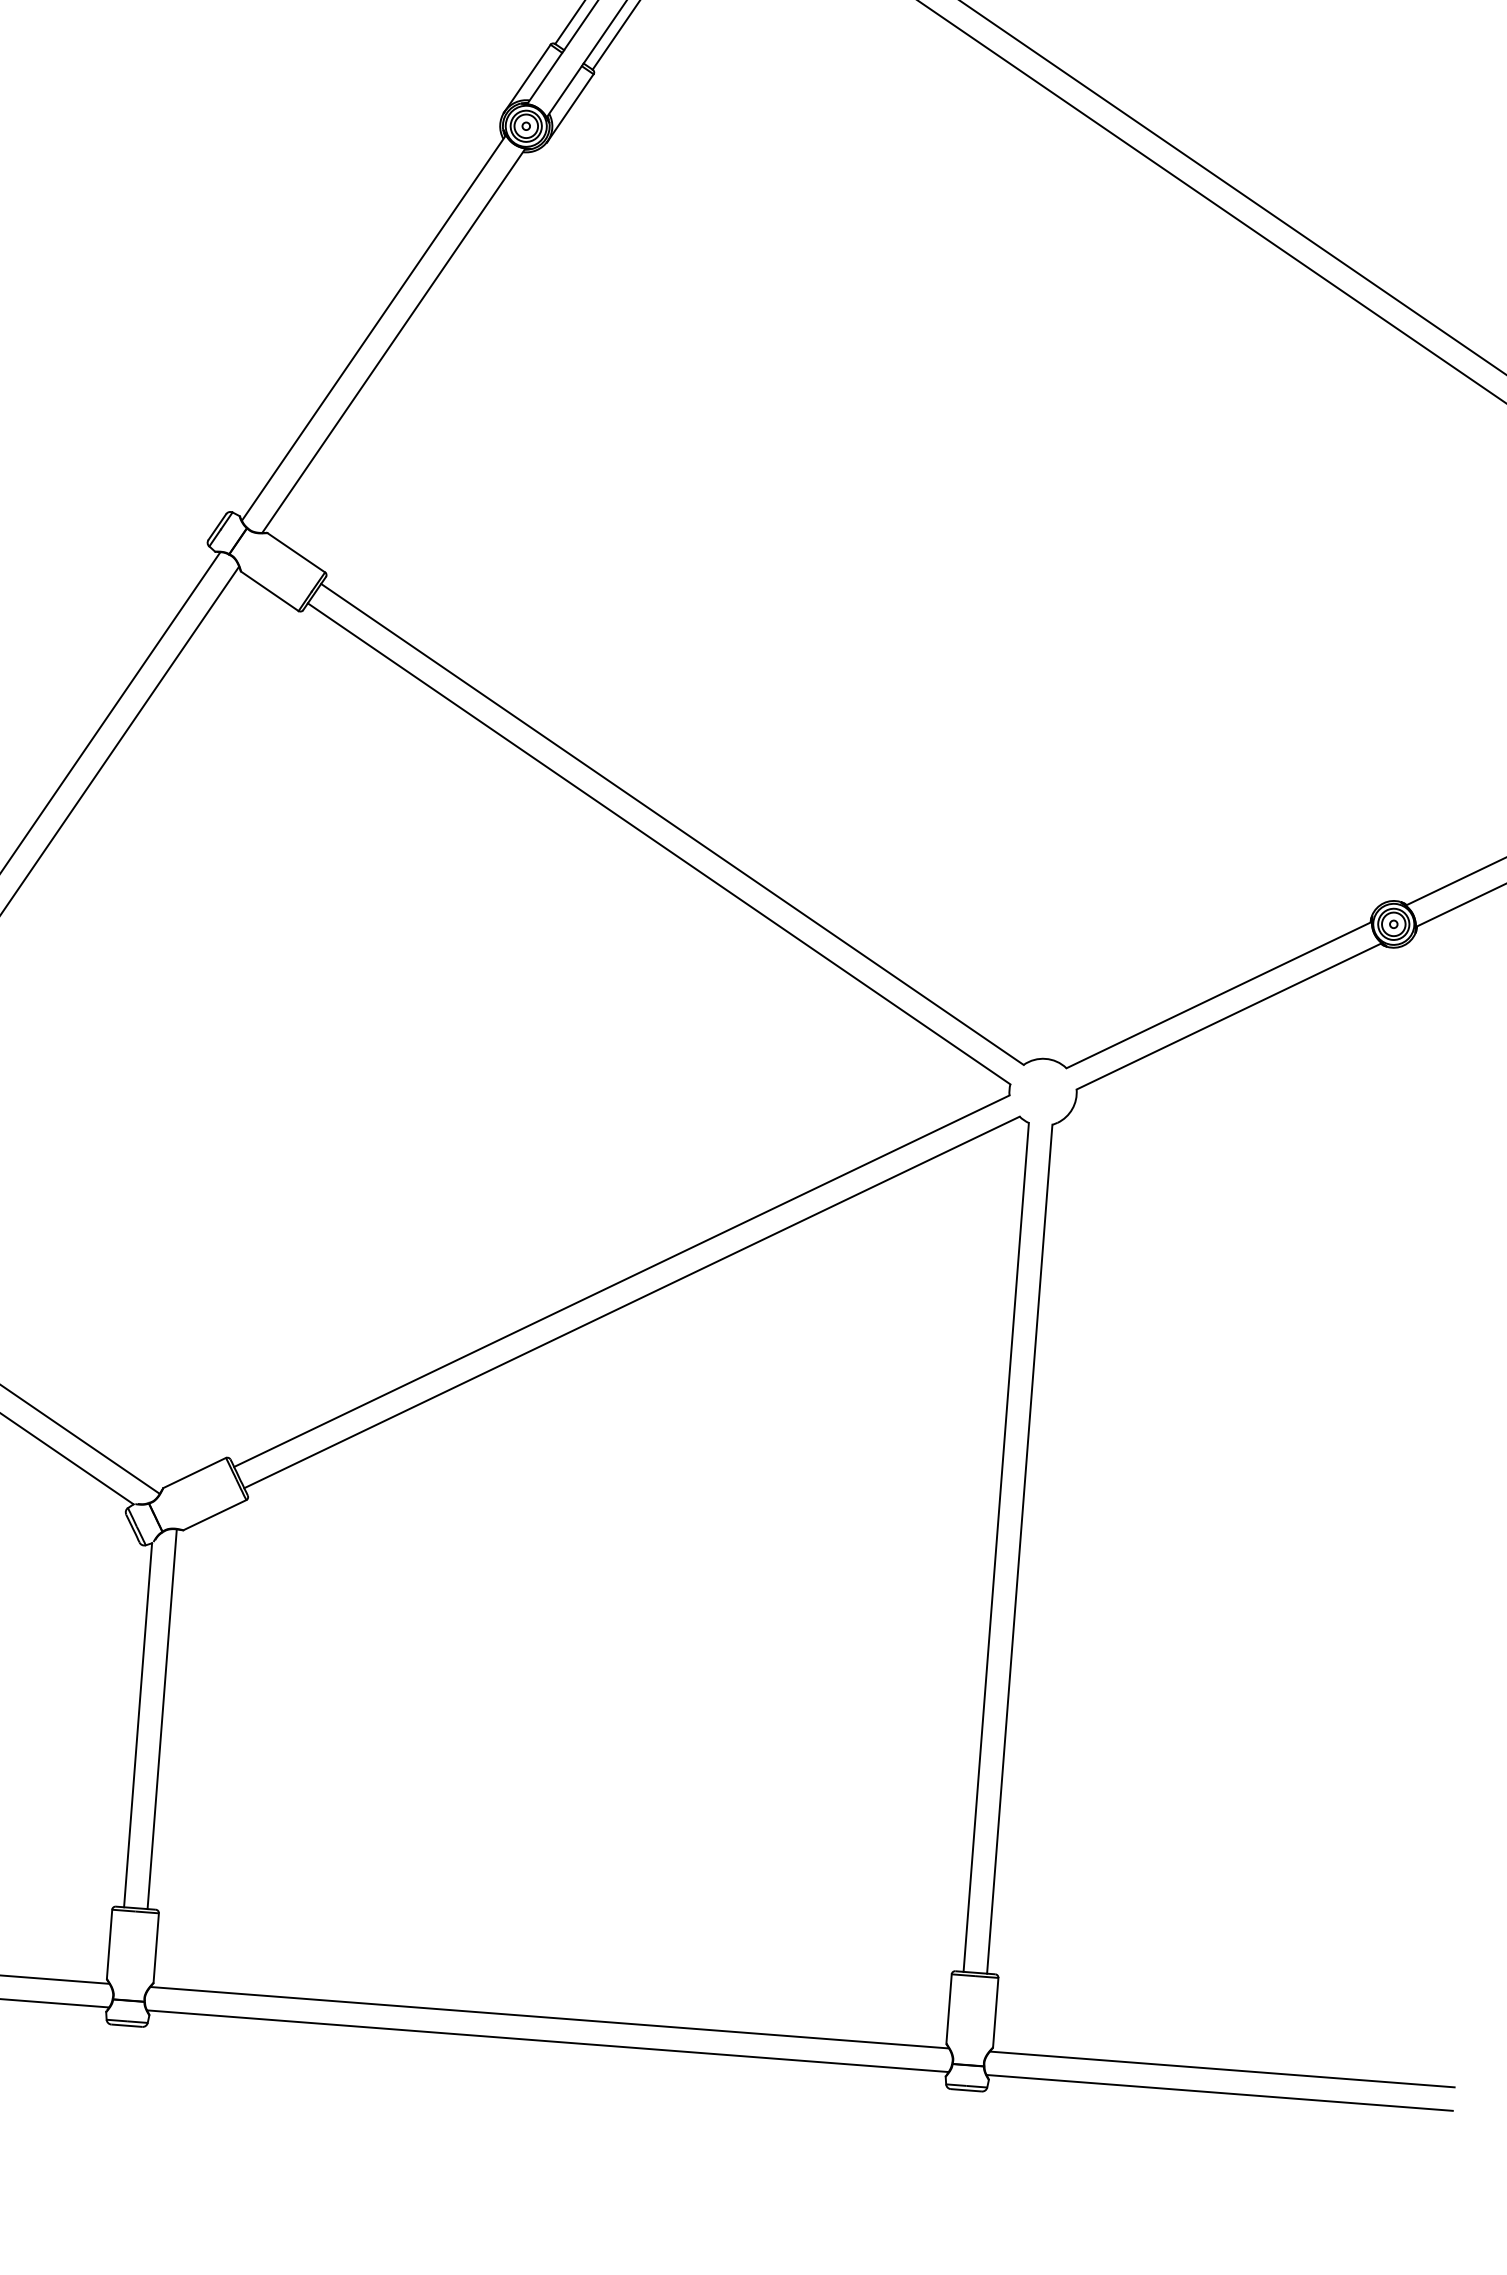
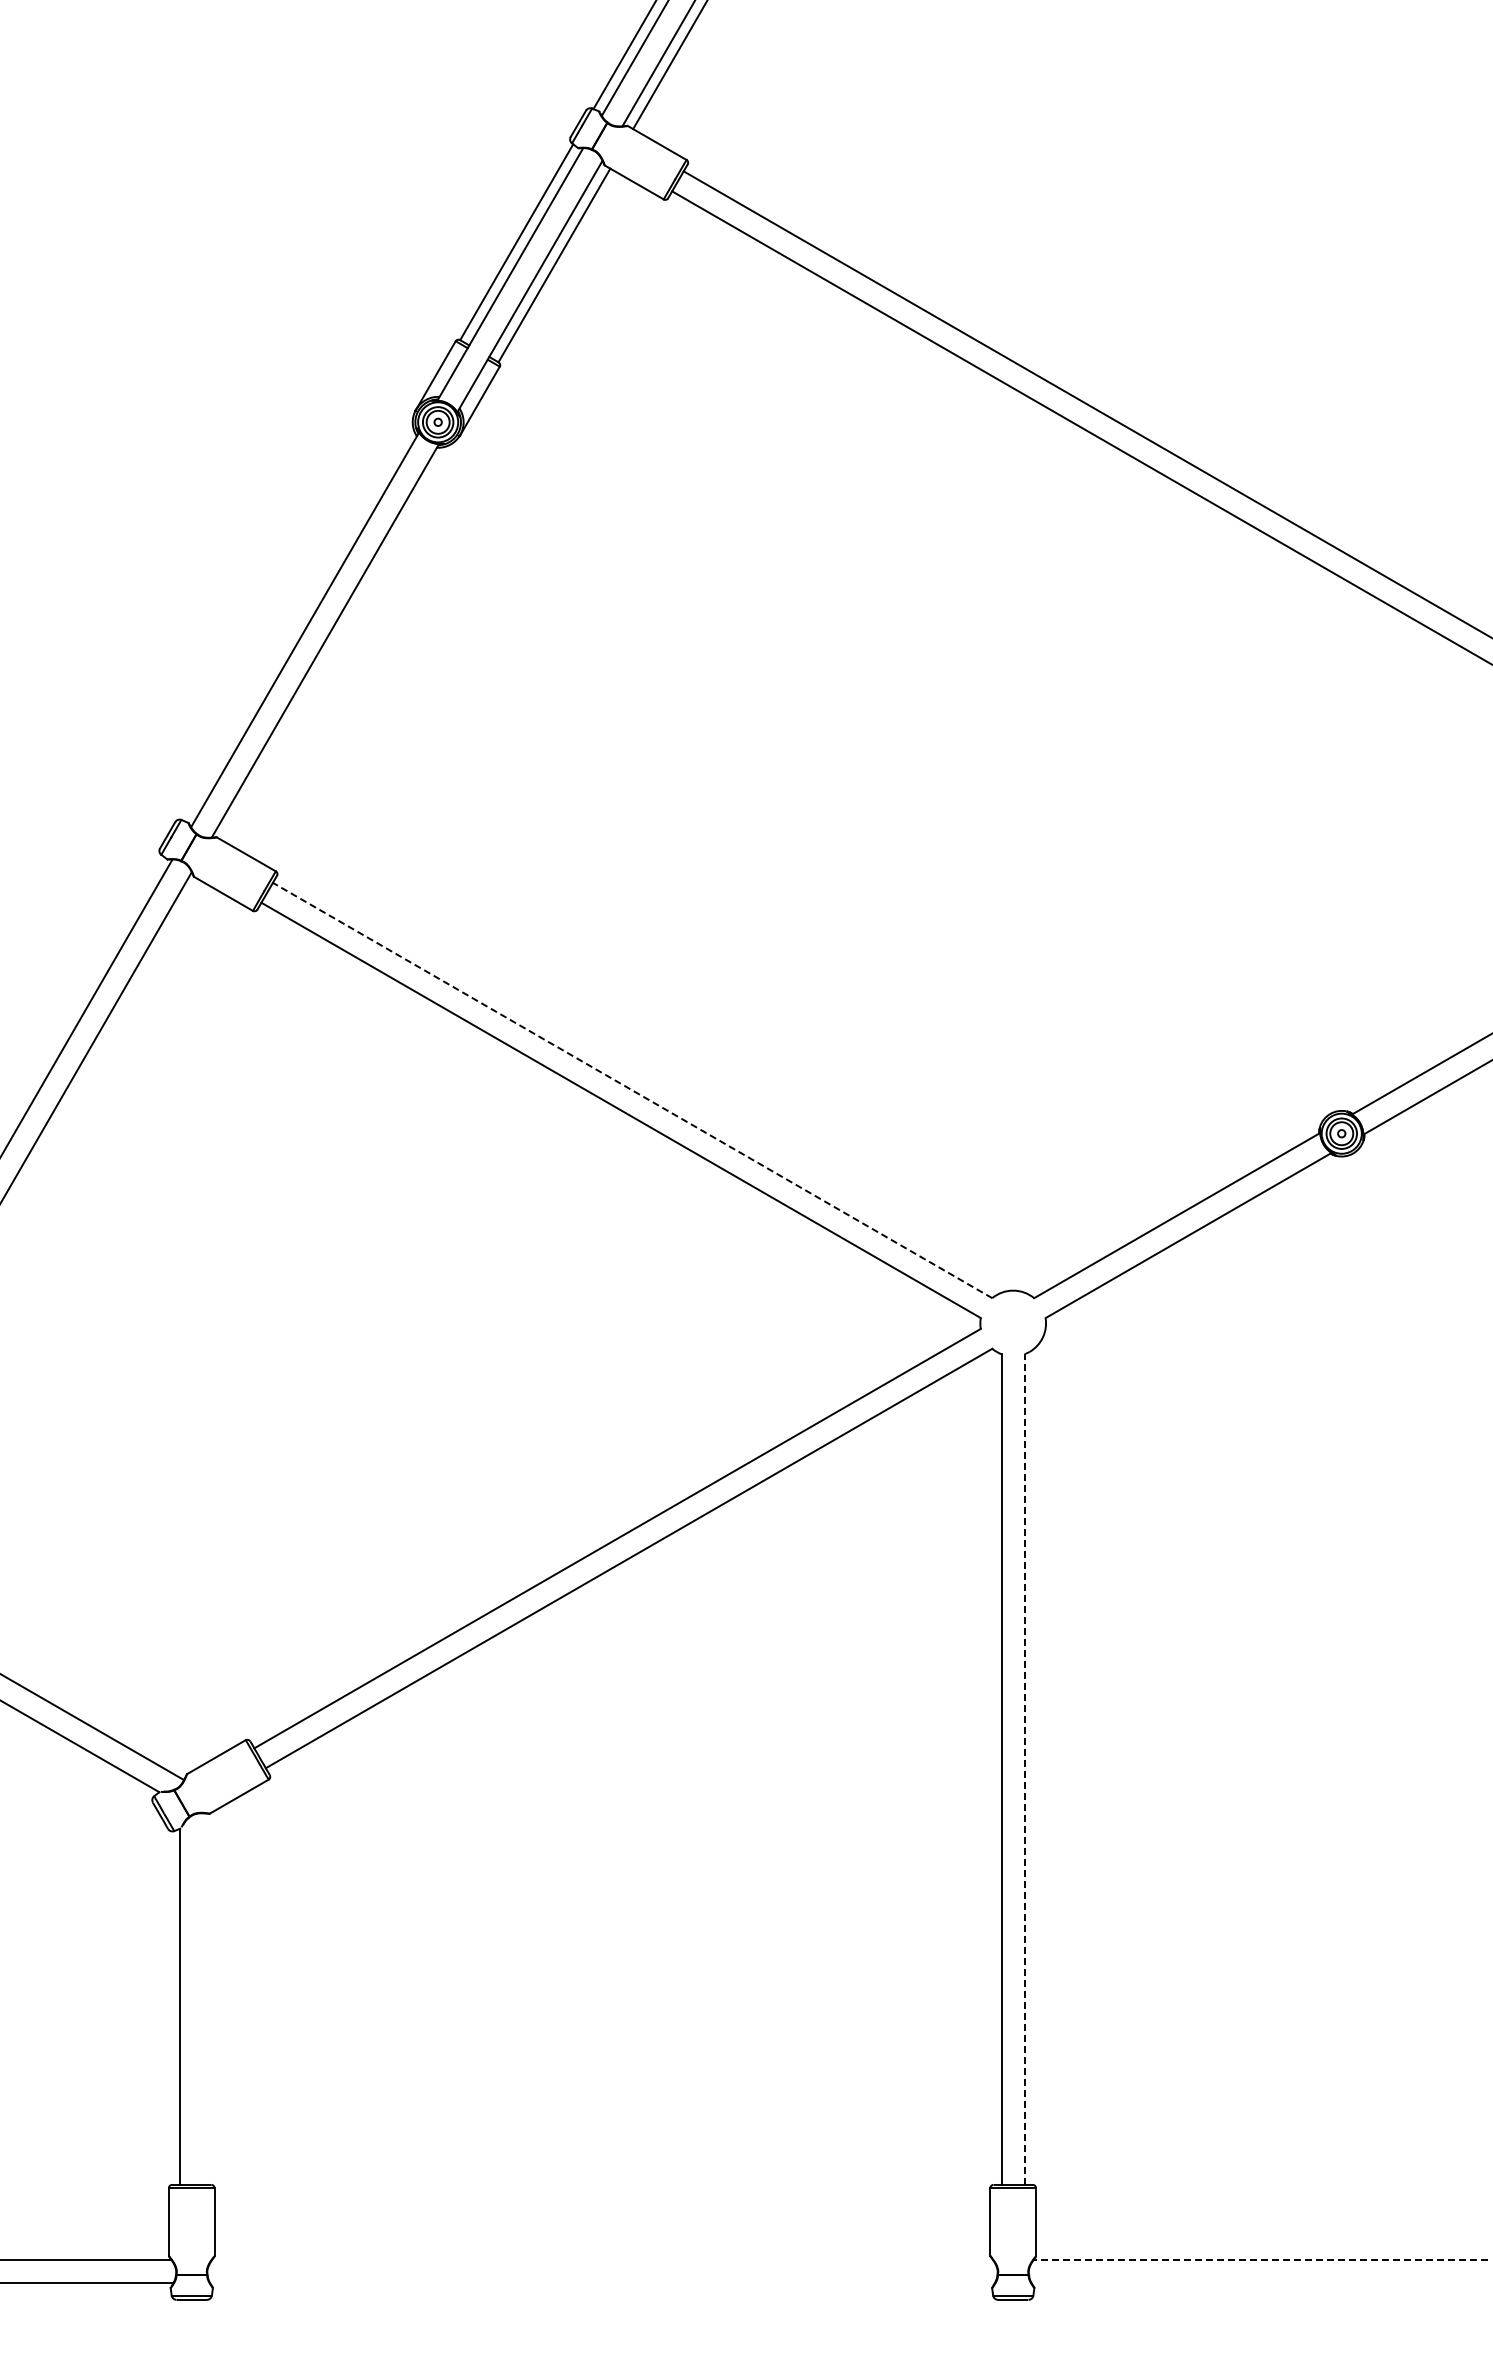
line: (672, 824) -> (632, 1090), solid -> dashed
line: (1019, 1549) -> (1024, 1769), solid -> dashed
line: (162, 1718) -> (203, 1998), removed
line: (549, 2017) -> (602, 2260), removed
line: (547, 2041) -> (602, 2283), removed
line: (1222, 2069) -> (1260, 2260), solid -> dashed
line: (1219, 2092) -> (1259, 2283), removed

